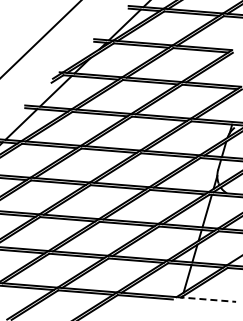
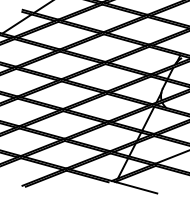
line: (207, 299) -> (135, 187), dashed -> solid

